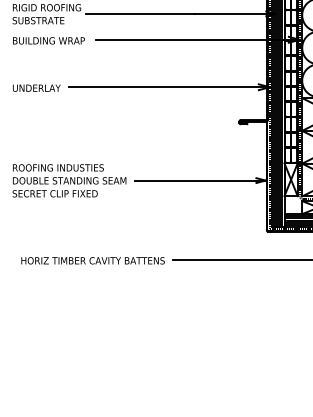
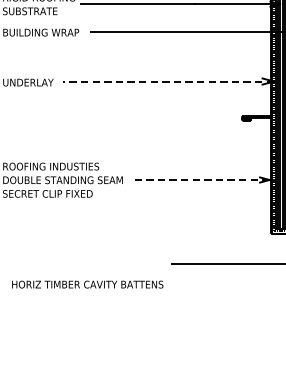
line: (169, 87) -> (168, 81), solid -> dashed
line: (199, 180) -> (199, 179), solid -> dashed
text: (92, 260) -> (87, 284), moved

